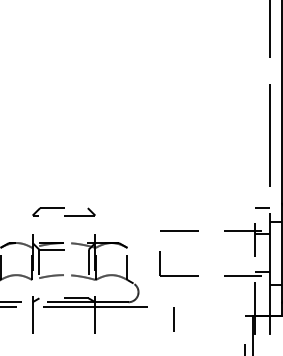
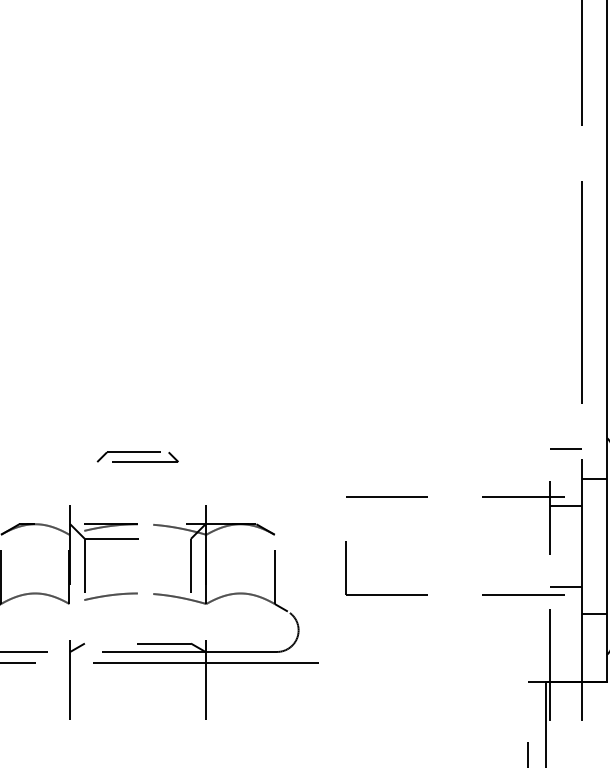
part: (63, 211) -> (136, 456), size x0.6
line: (174, 320) -> (376, 691), removed

